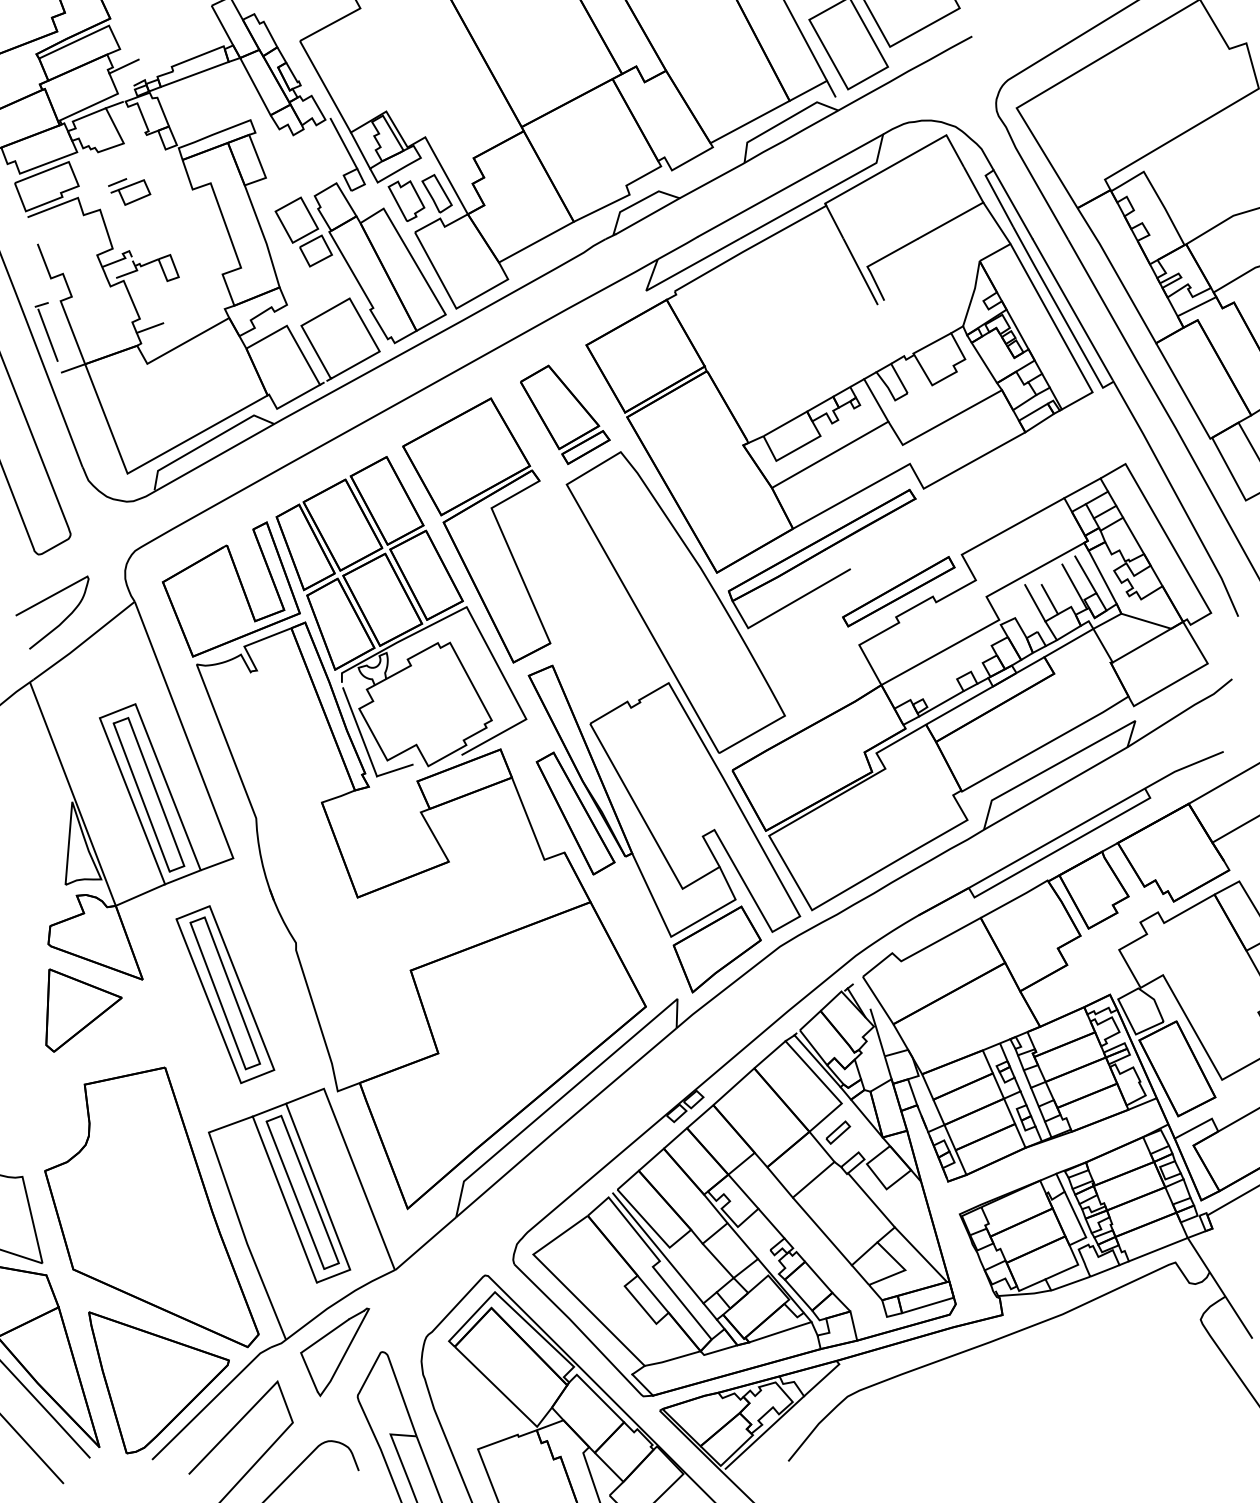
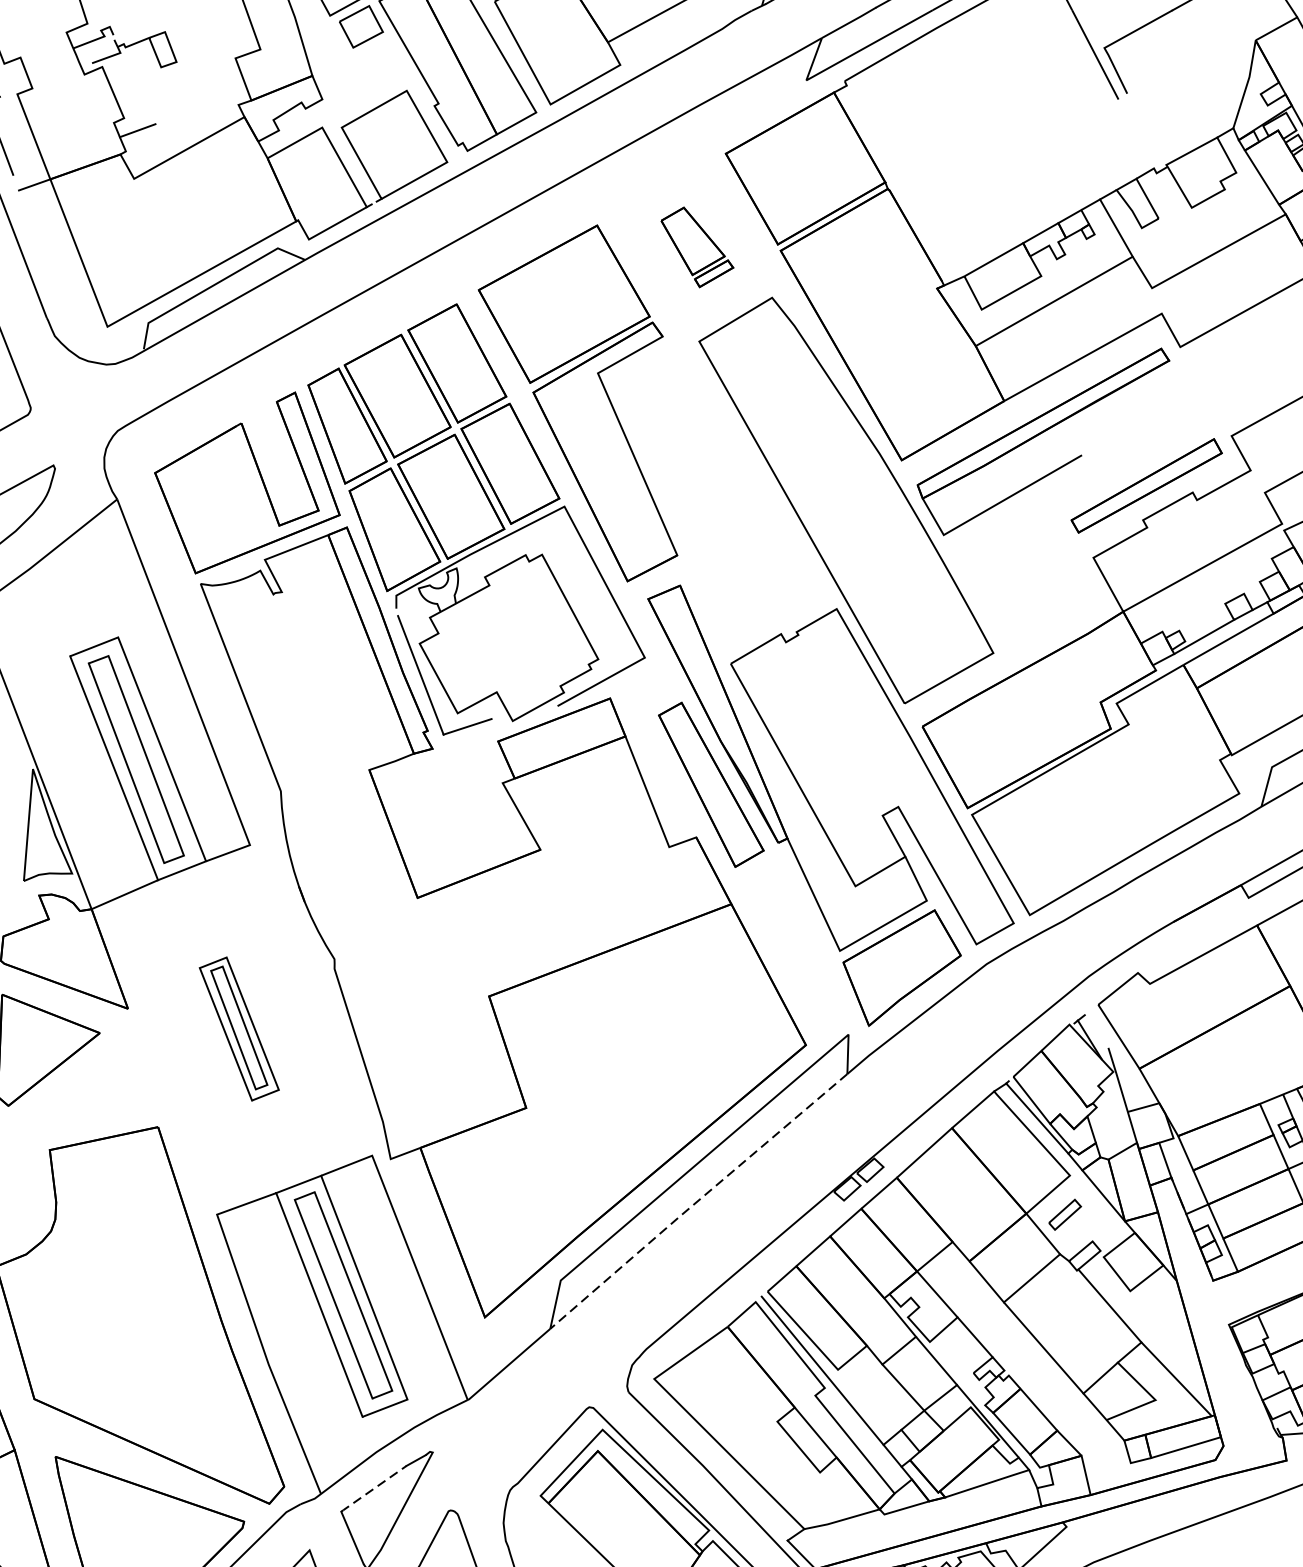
part: (565, 414) -> (697, 247), size x0.6
part: (225, 994) -> (239, 1028), size x0.6
line: (565, 1123) -> (697, 1202), solid -> dashed
line: (325, 1335) -> (374, 1488), solid -> dashed

